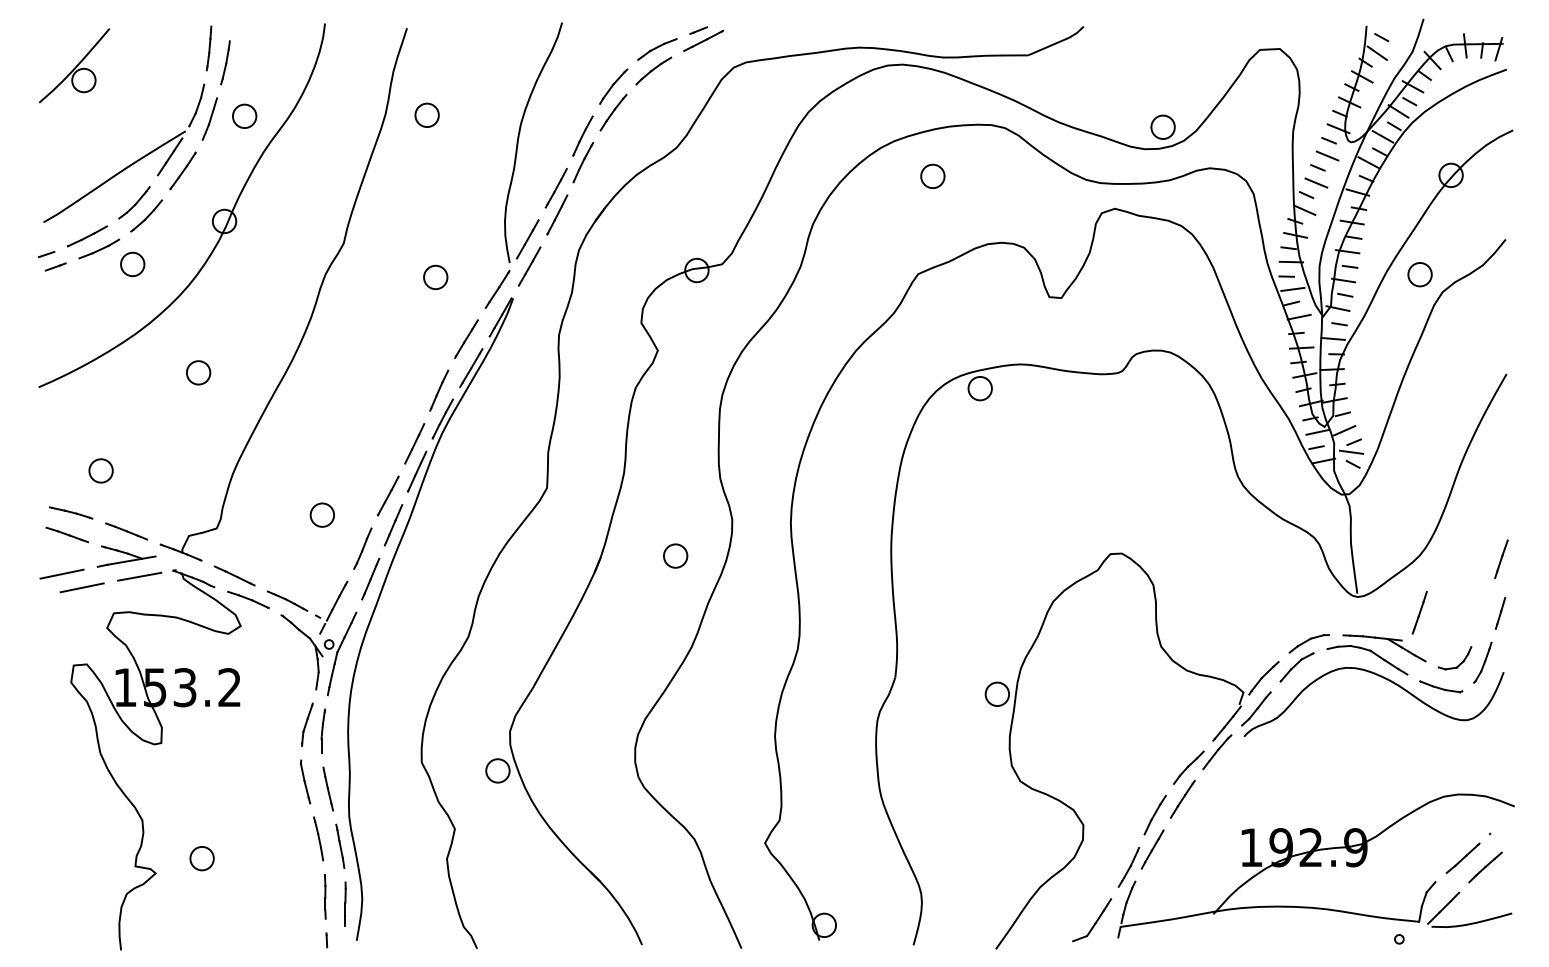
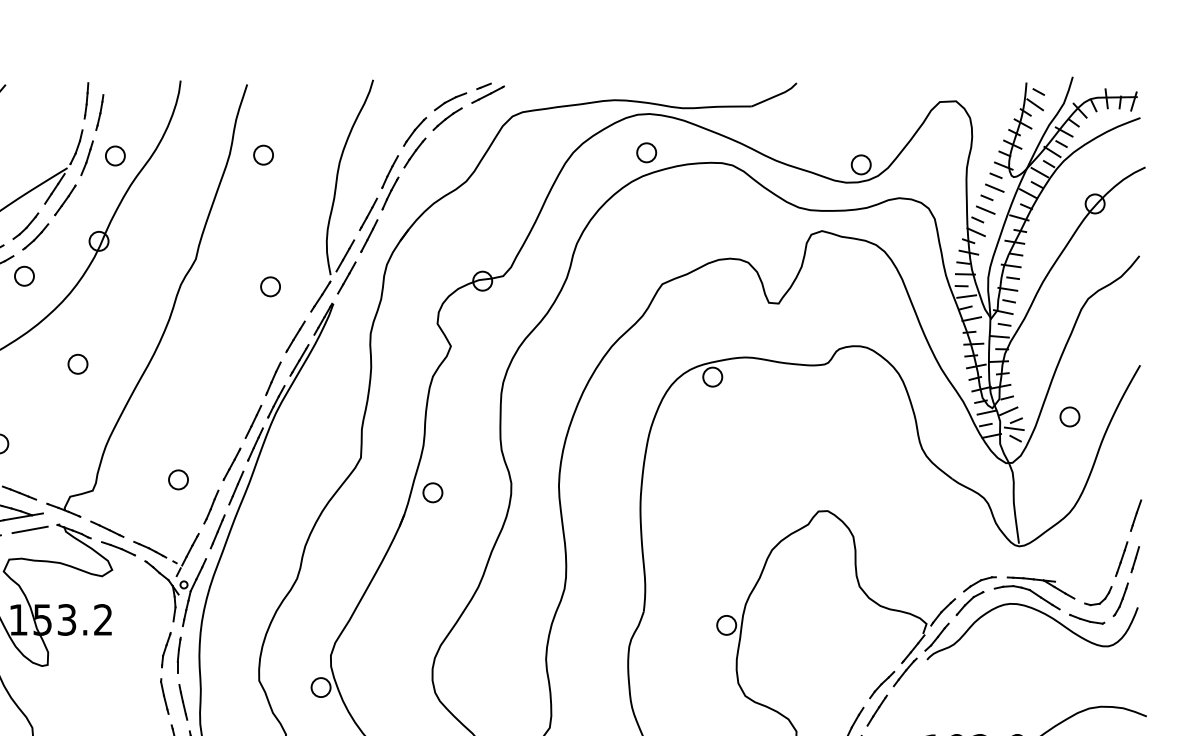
part: (932, 175) -> (646, 152), moved
part: (1419, 274) -> (1069, 416), moved
part: (675, 555) -> (432, 492), moved
line: (1419, 612) -> (1121, 558), moved

